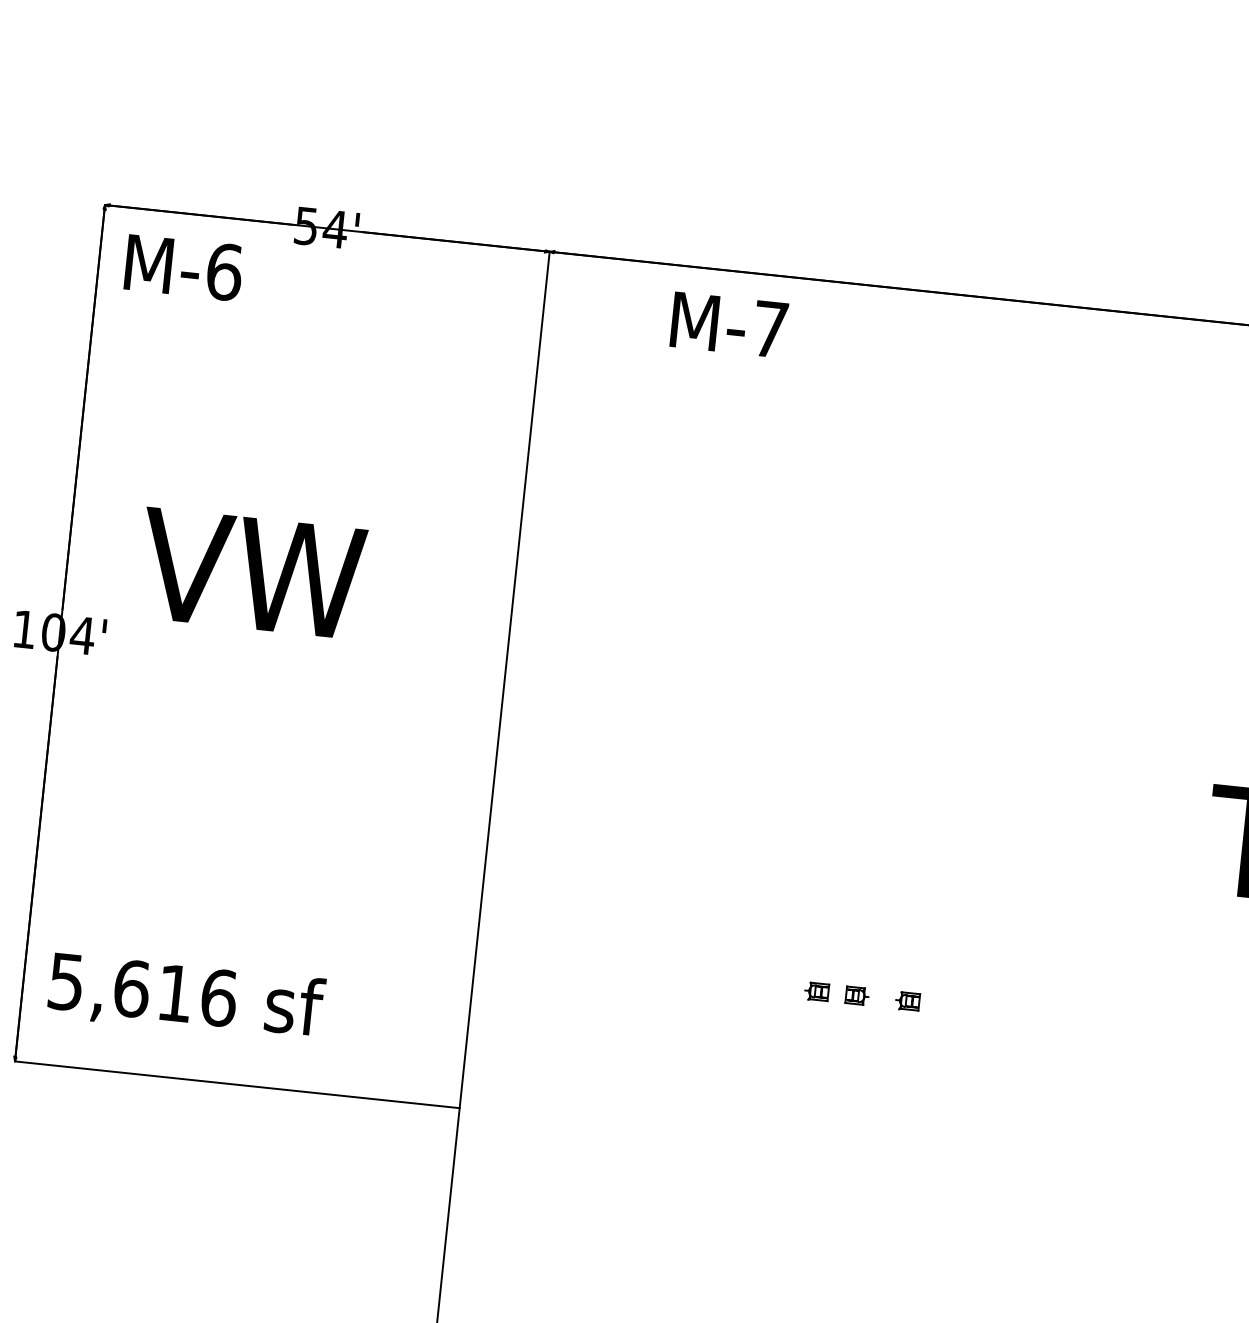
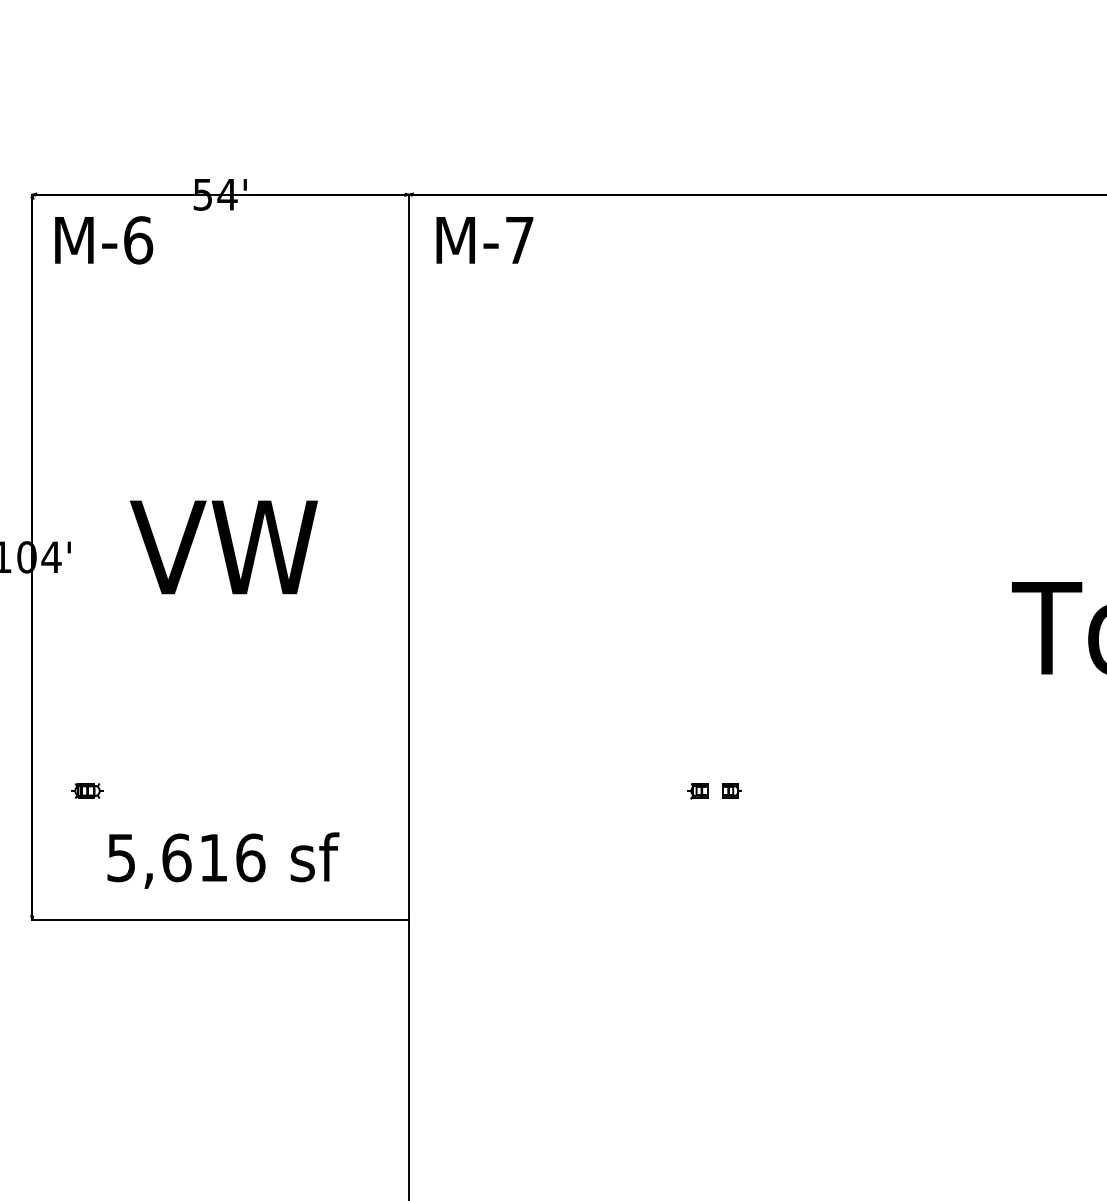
text: (728, 325) -> (484, 240), moved
text: (251, 573) -> (223, 547), moved
part: (96, 915) -> (87, 790), added
text: (186, 997) -> (223, 860), moved
part: (907, 1001) -> (774, 791), removed

